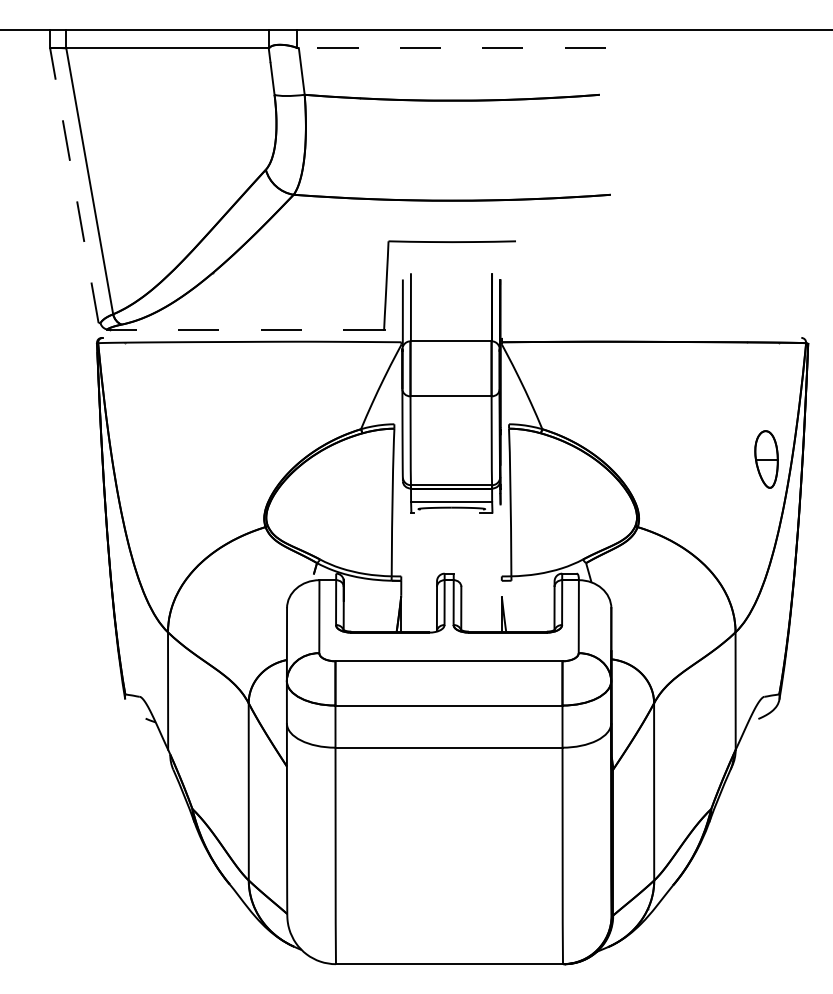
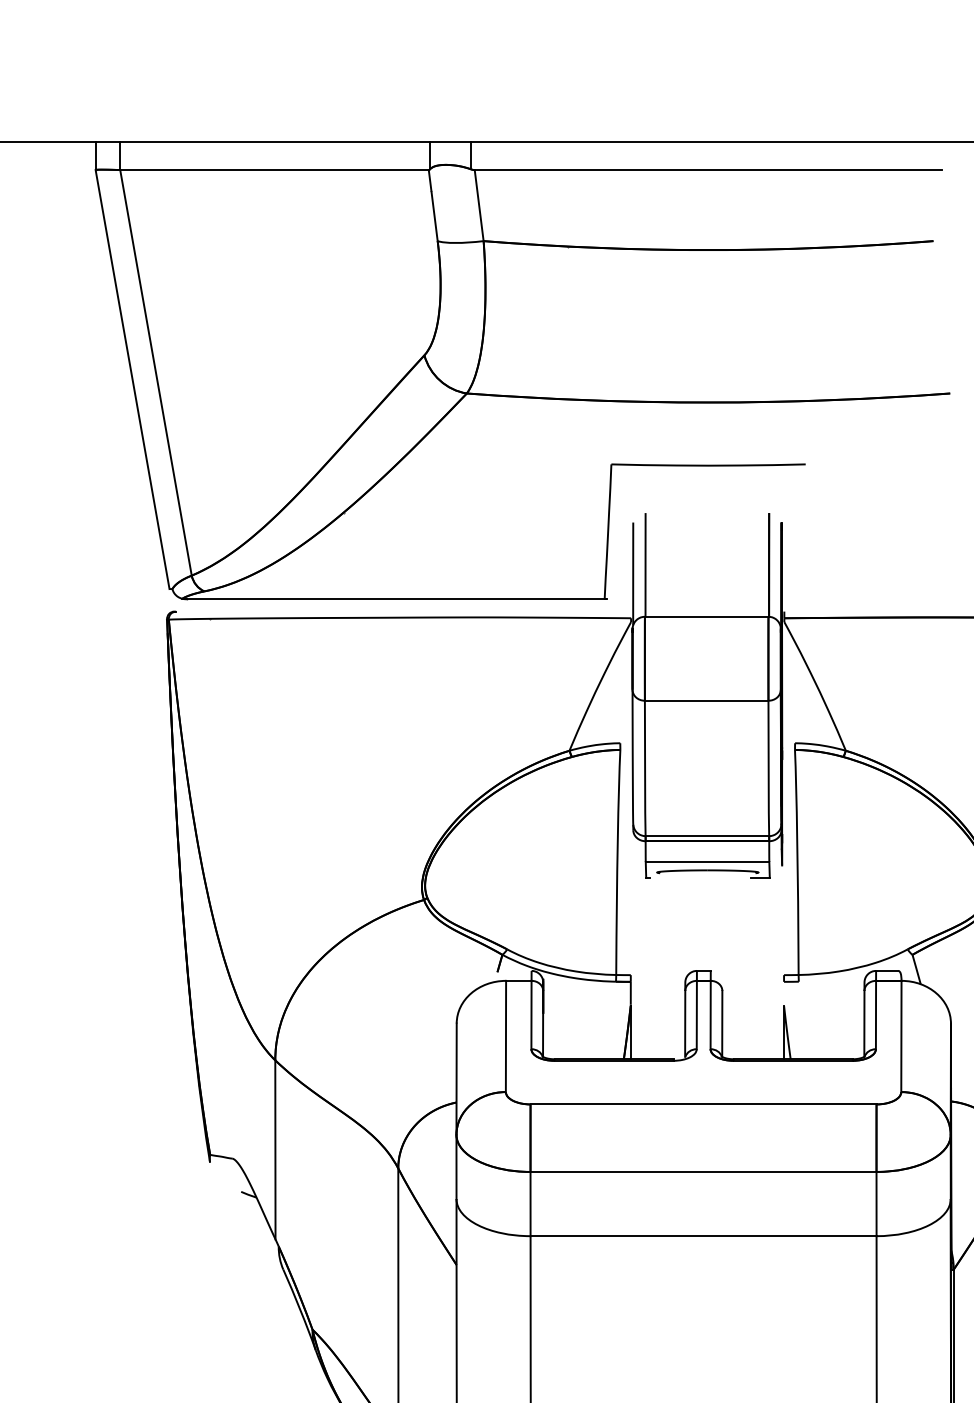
line: (451, 48) -> (707, 170), dashed -> solid
line: (74, 185) -> (132, 379), dashed -> solid
line: (246, 329) -> (394, 598), dashed -> solid

